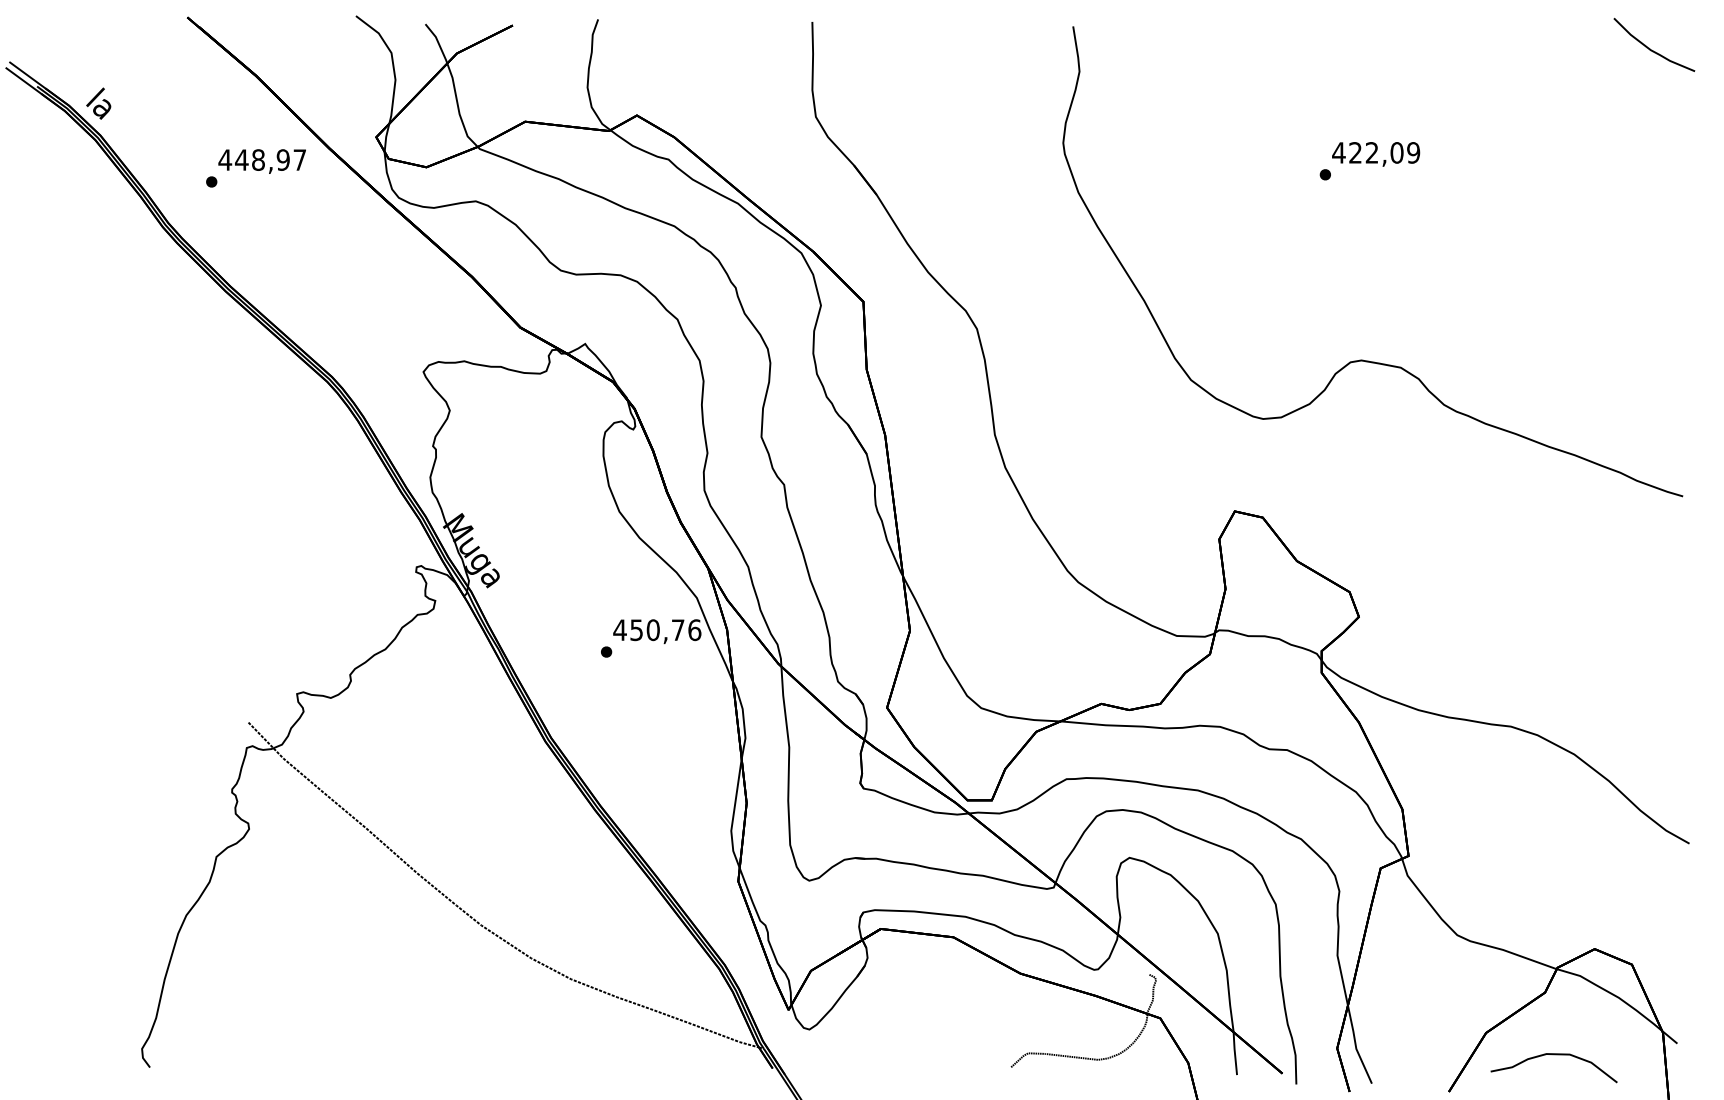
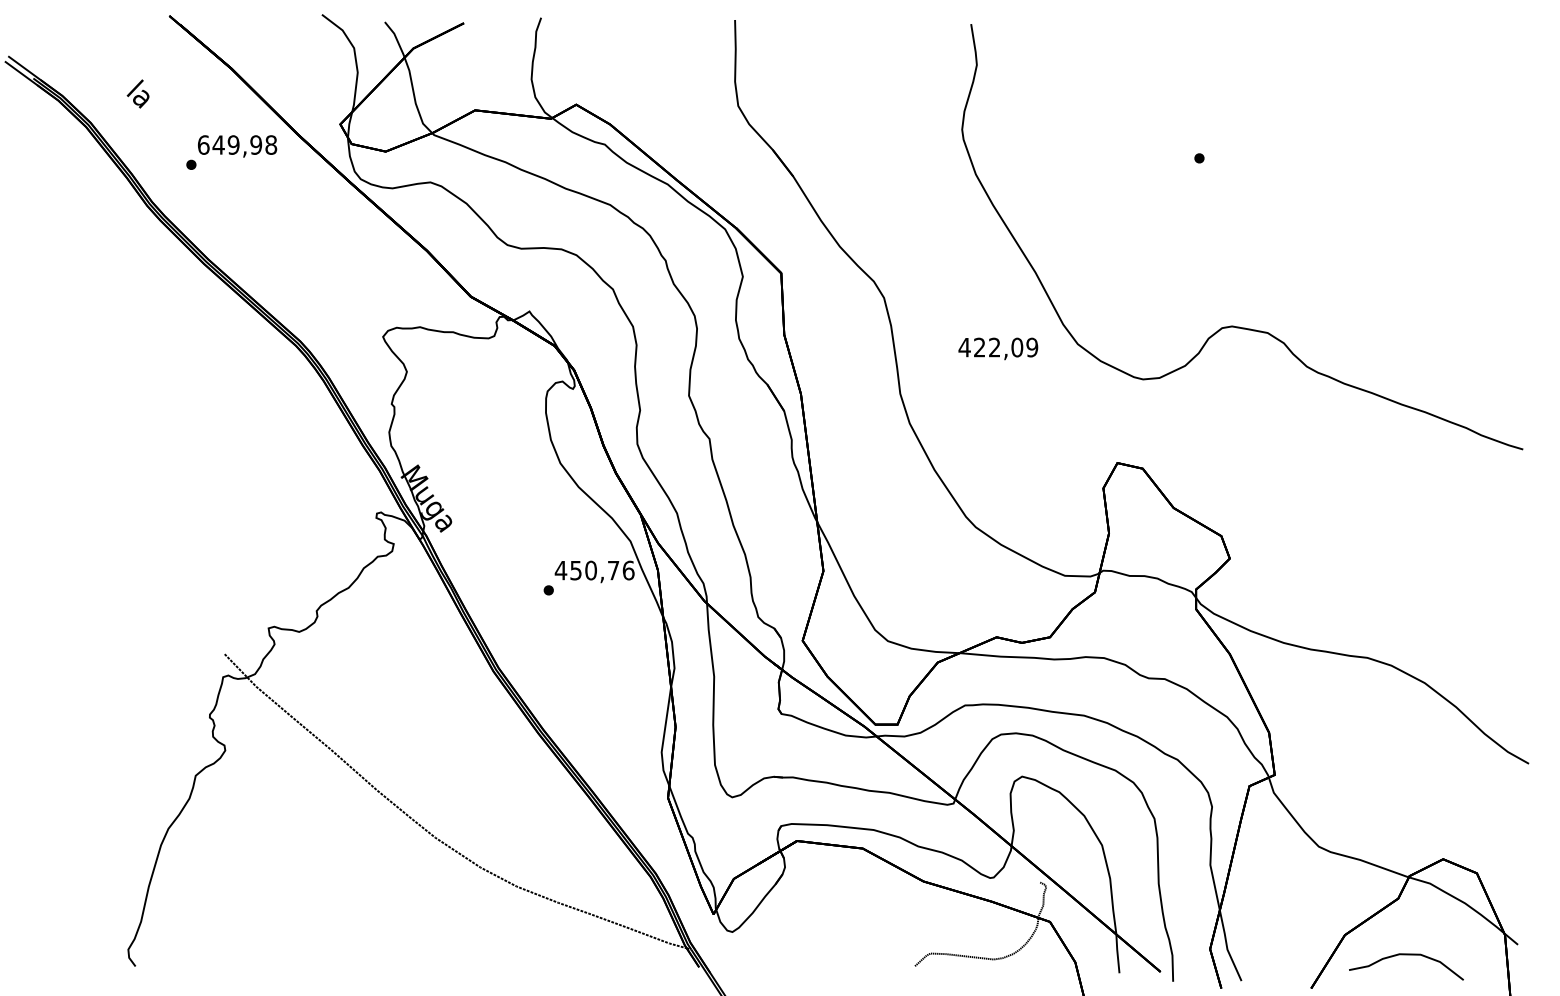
curve: (1651, 48) -> (1494, 44), removed
text: (98, 103) -> (137, 93), moved
text: (1376, 153) -> (998, 348), moved
text: (262, 159) -> (237, 144), 448,97 -> 649,98

